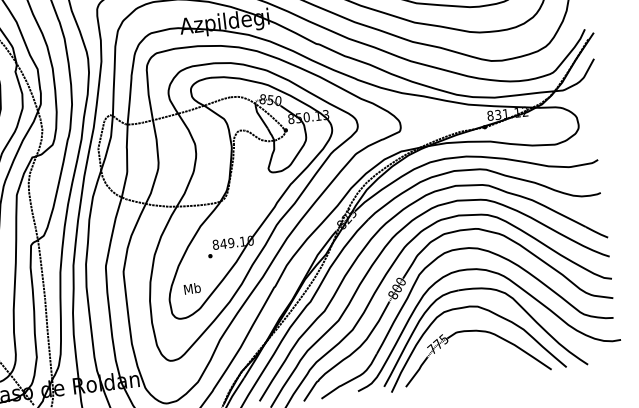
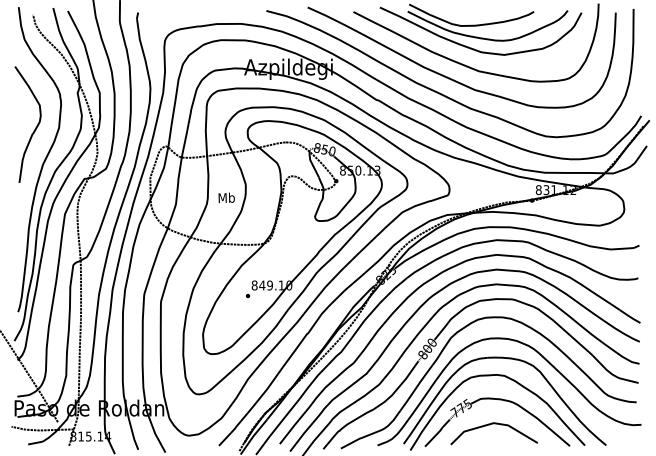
text: (192, 288) -> (226, 197), moved
line: (468, 358) -> (489, 425), added

